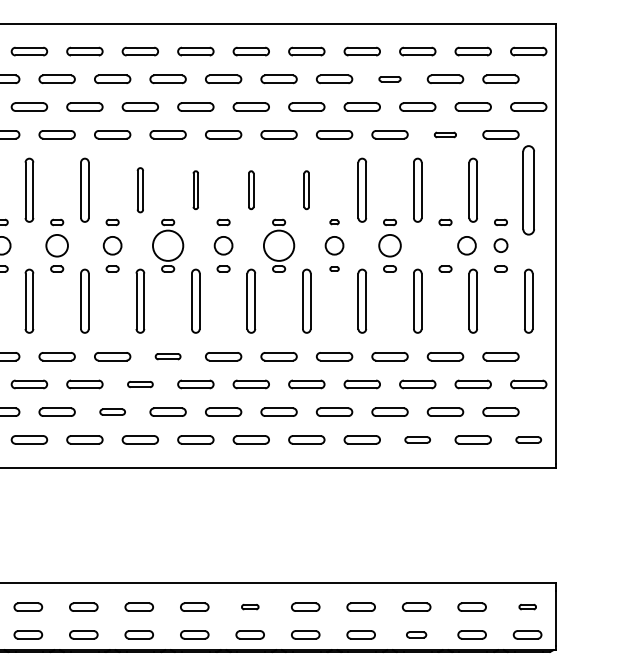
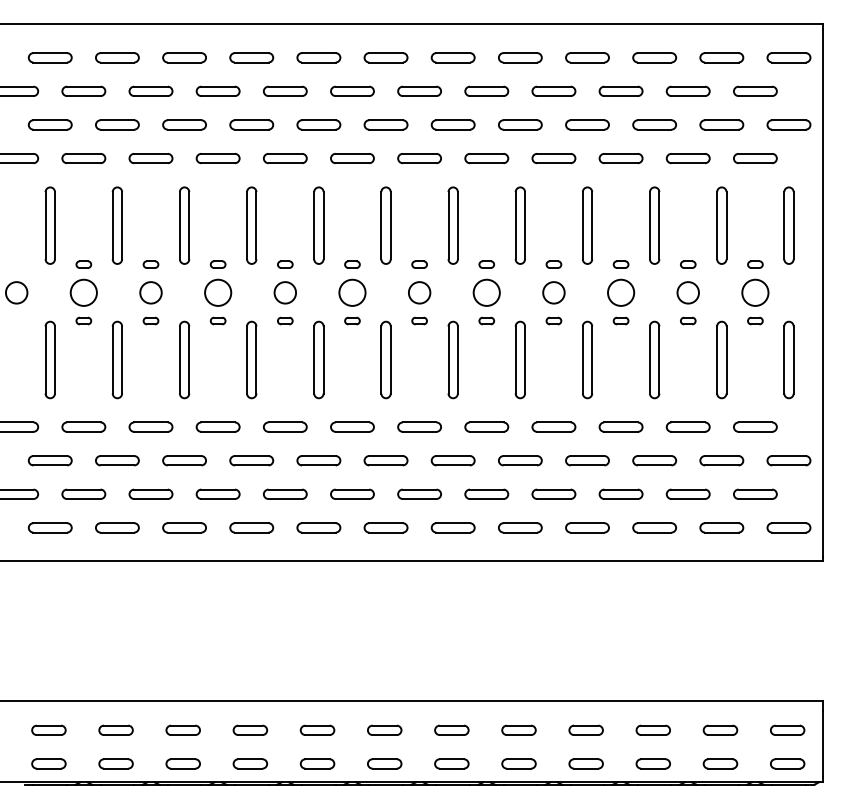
part: (389, 78) -> (620, 90), size x1.67
part: (444, 134) -> (687, 158), size x1.67
part: (140, 190) -> (318, 225), size x1.43
part: (195, 190) -> (385, 225), size x1.67
part: (250, 190) -> (452, 225), size x1.67
part: (306, 190) -> (519, 225), size x1.67
part: (528, 190) -> (788, 225), size x0.71
part: (334, 222) -> (553, 264), size x1.43
circle: (168, 245) -> (352, 292), size x0.71
circle: (278, 245) -> (486, 292), size x0.71
circle: (466, 245) -> (687, 292), moved
circle: (501, 245) -> (755, 292), size x1.67
part: (334, 268) -> (553, 320), size x1.43
part: (168, 356) -> (352, 426), size x1.43
part: (140, 384) -> (318, 460), size x1.43
part: (112, 411) -> (285, 493), size x1.43
part: (417, 439) -> (654, 527), size x1.43
part: (528, 439) -> (788, 527), size x1.43
part: (249, 606) -> (451, 729), size x1.67
part: (527, 606) -> (787, 729), size x1.67
part: (415, 634) -> (652, 763), size x1.43

